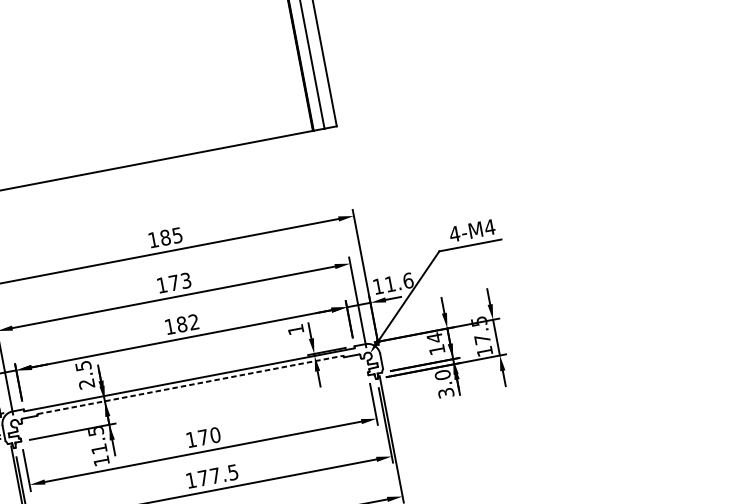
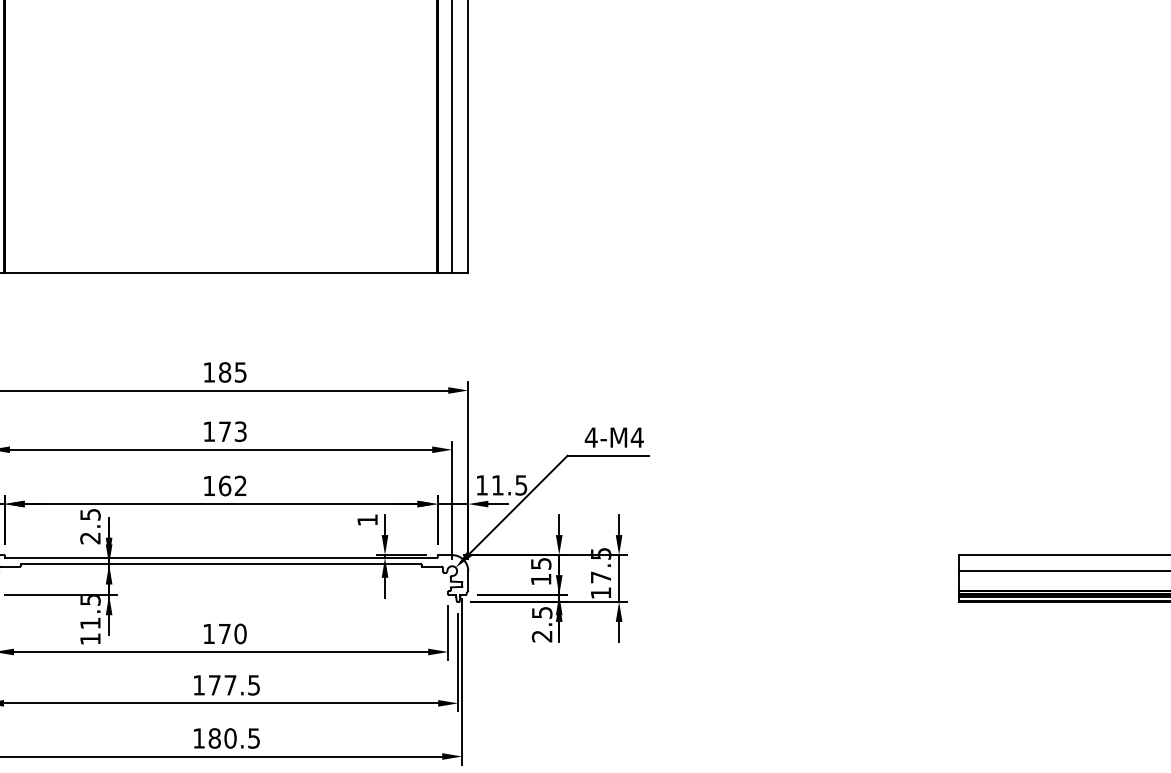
text: (408, 280) -> (521, 485), 11.6 -> 11.5
text: (182, 323) -> (225, 485), 182 -> 162
text: (435, 337) -> (541, 563), 14 -> 15
line: (190, 384) -> (221, 564), dashed -> solid
text: (443, 384) -> (541, 624), 3.0 -> 2.5

